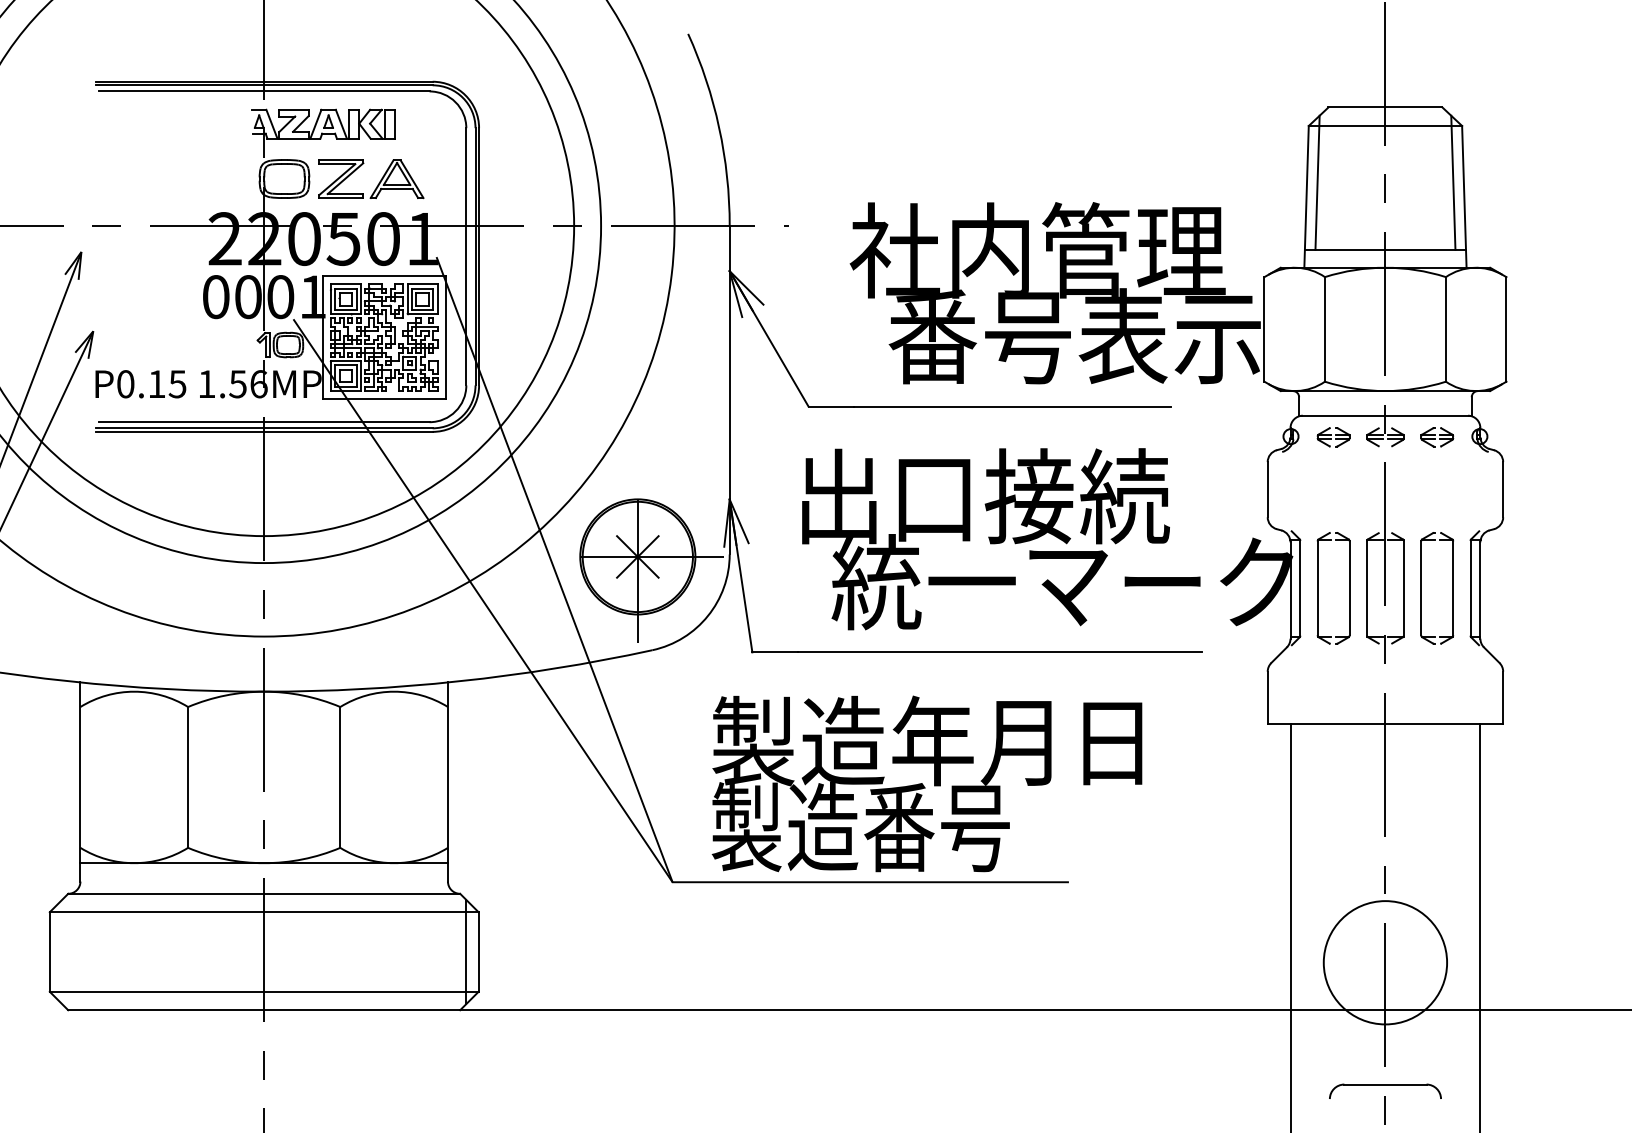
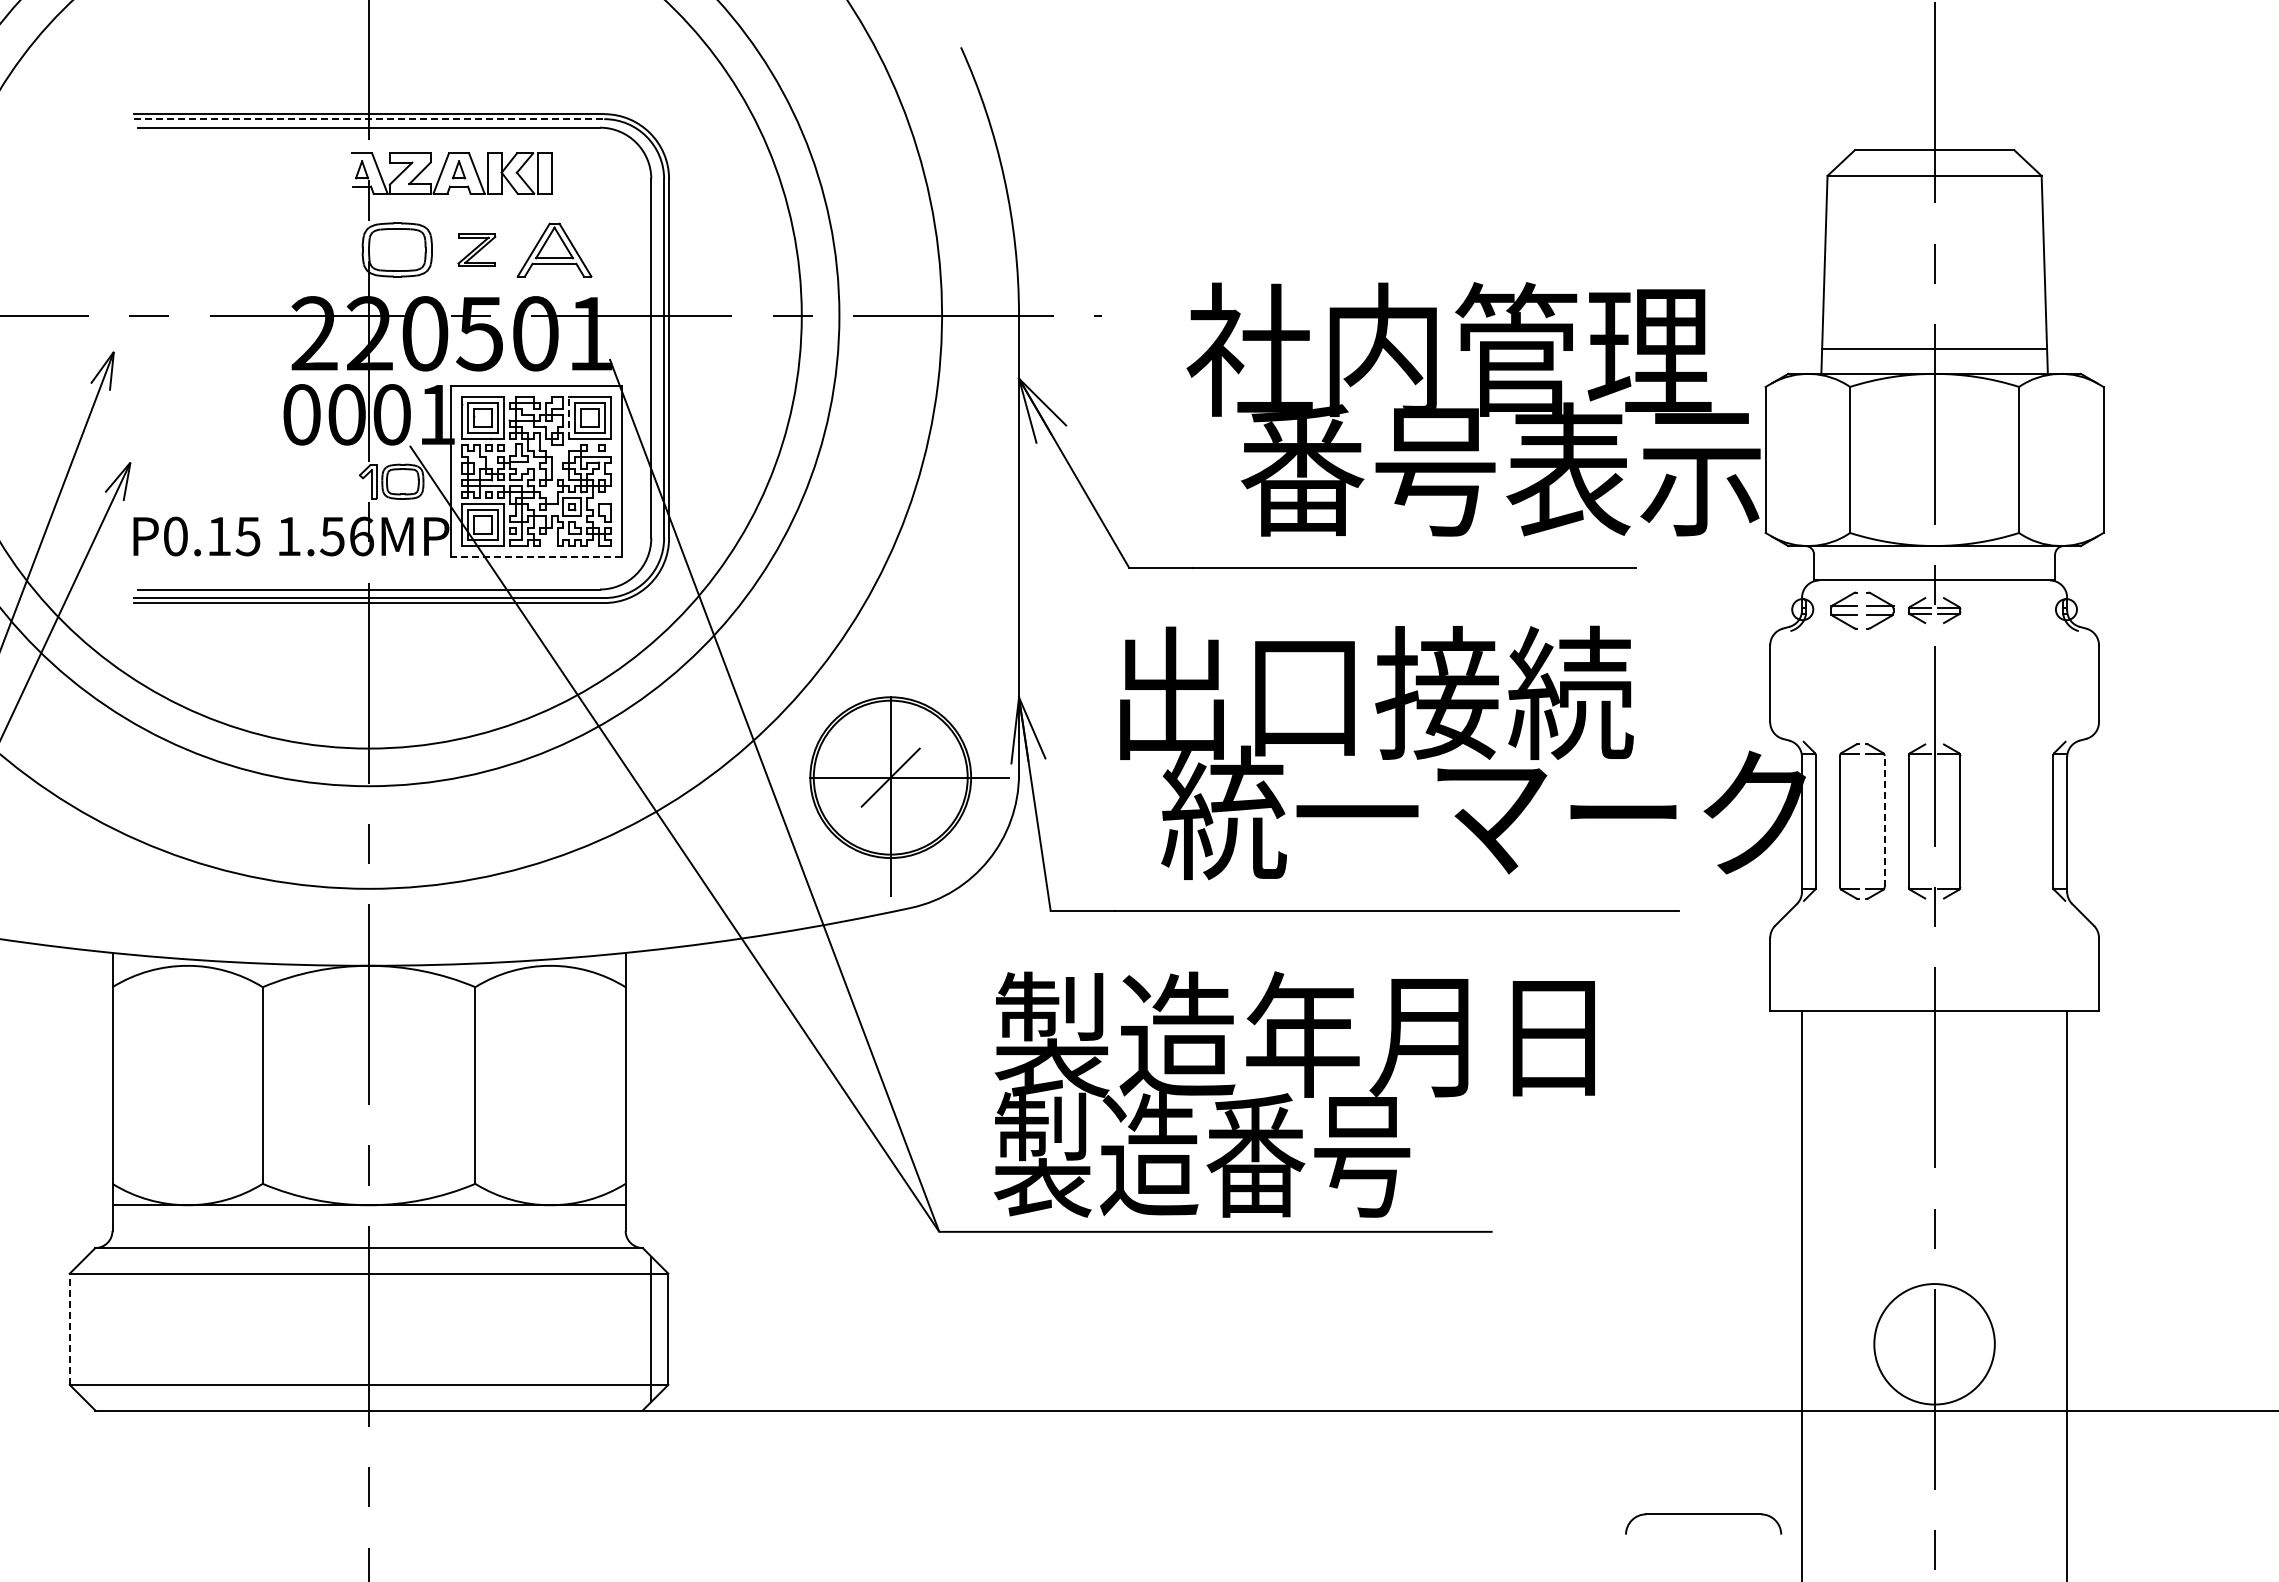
line: (264, 85) -> (369, 119), solid -> dashed
part: (341, 179) -> (476, 250), size x0.6
line: (1317, 182) -> (1839, 254), removed
line: (1453, 182) -> (2029, 254), removed
line: (407, 298) -> (569, 417), solid -> dashed
line: (384, 399) -> (536, 557), solid -> dashed
part: (1333, 437) -> (1862, 610), size x1.4
part: (1436, 437) -> (2006, 610), removed
line: (637, 556) -> (890, 777), removed
line: (1349, 588) -> (1884, 821), solid -> dashed
part: (1421, 588) -> (1985, 821), removed
line: (49, 952) -> (69, 1329), solid -> dashed
circle: (1385, 962) -> (1934, 1344), size x0.7
part: (1385, 1084) -> (1703, 1514), moved

